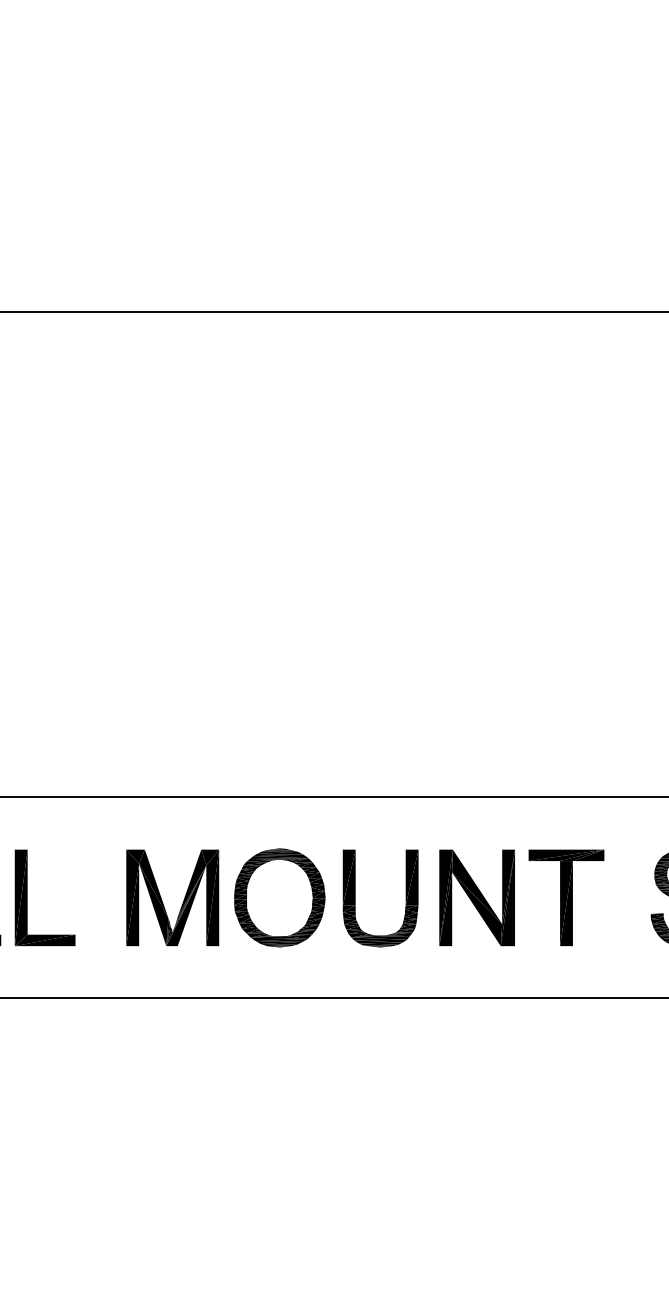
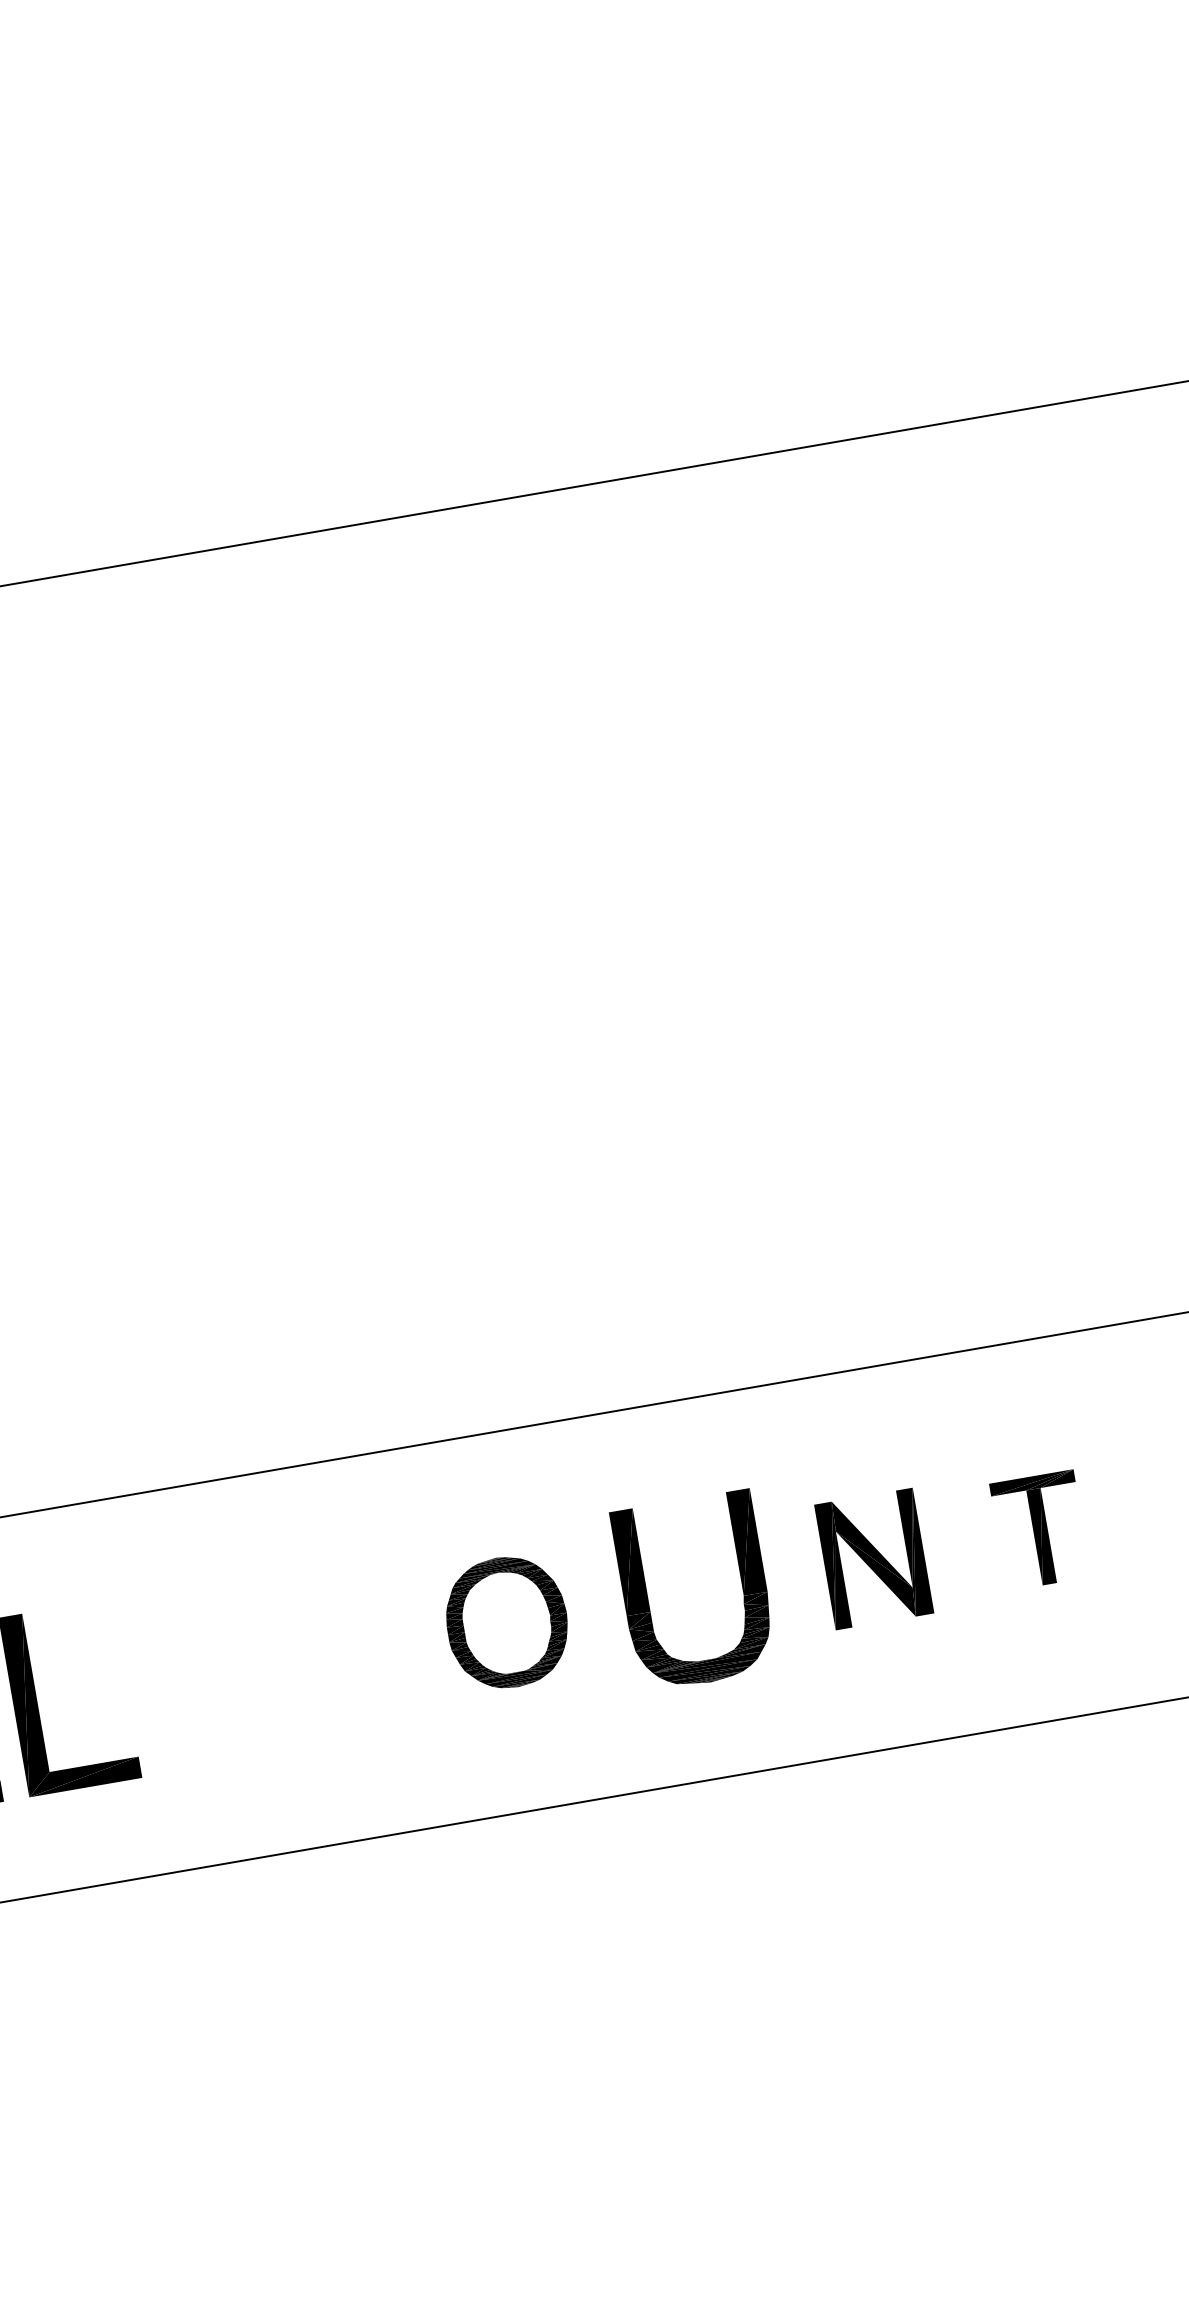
part: (279, 897) -> (506, 1621), size x0.7
part: (476, 897) -> (872, 1558), size x0.7
part: (566, 897) -> (1040, 1529), size x0.6
part: (162, 900) -> (289, 1665), removed

